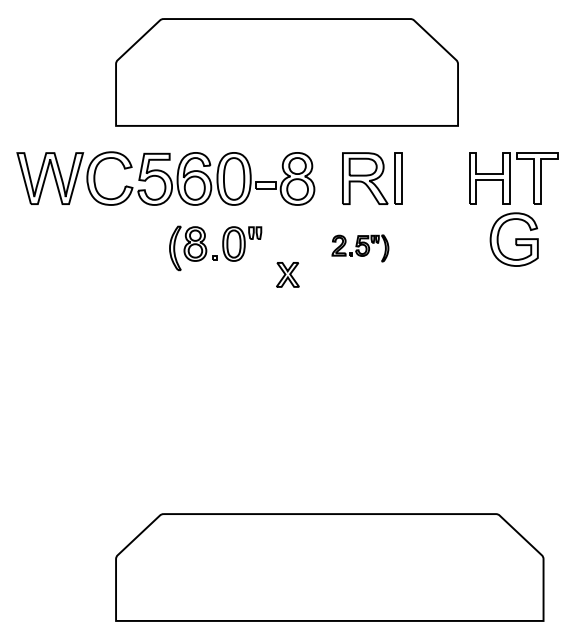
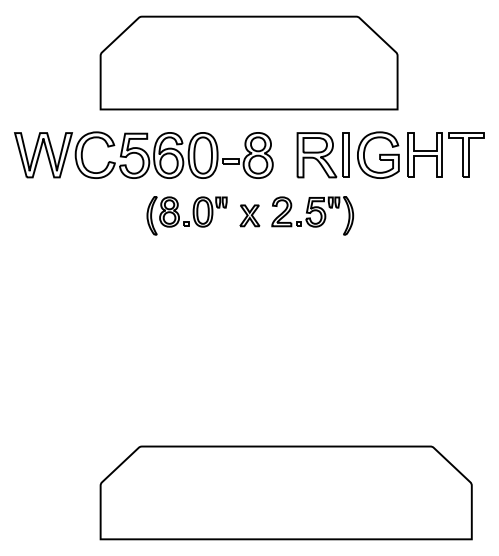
part: (514, 238) -> (378, 154), moved
part: (360, 248) -> (312, 215), size x1.67
part: (287, 274) -> (249, 215), moved

